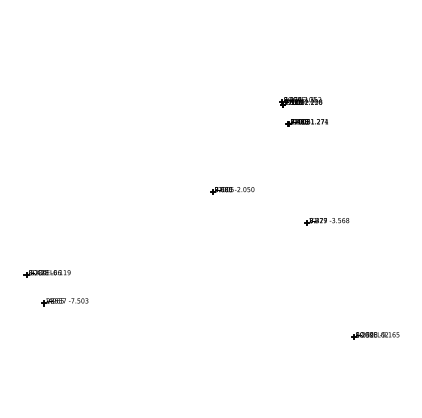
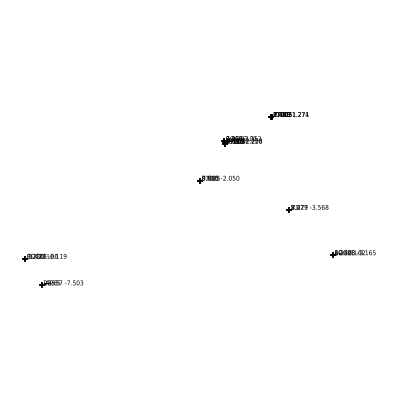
part: (300, 102) -> (241, 141), moved
part: (374, 335) -> (352, 253), moved

